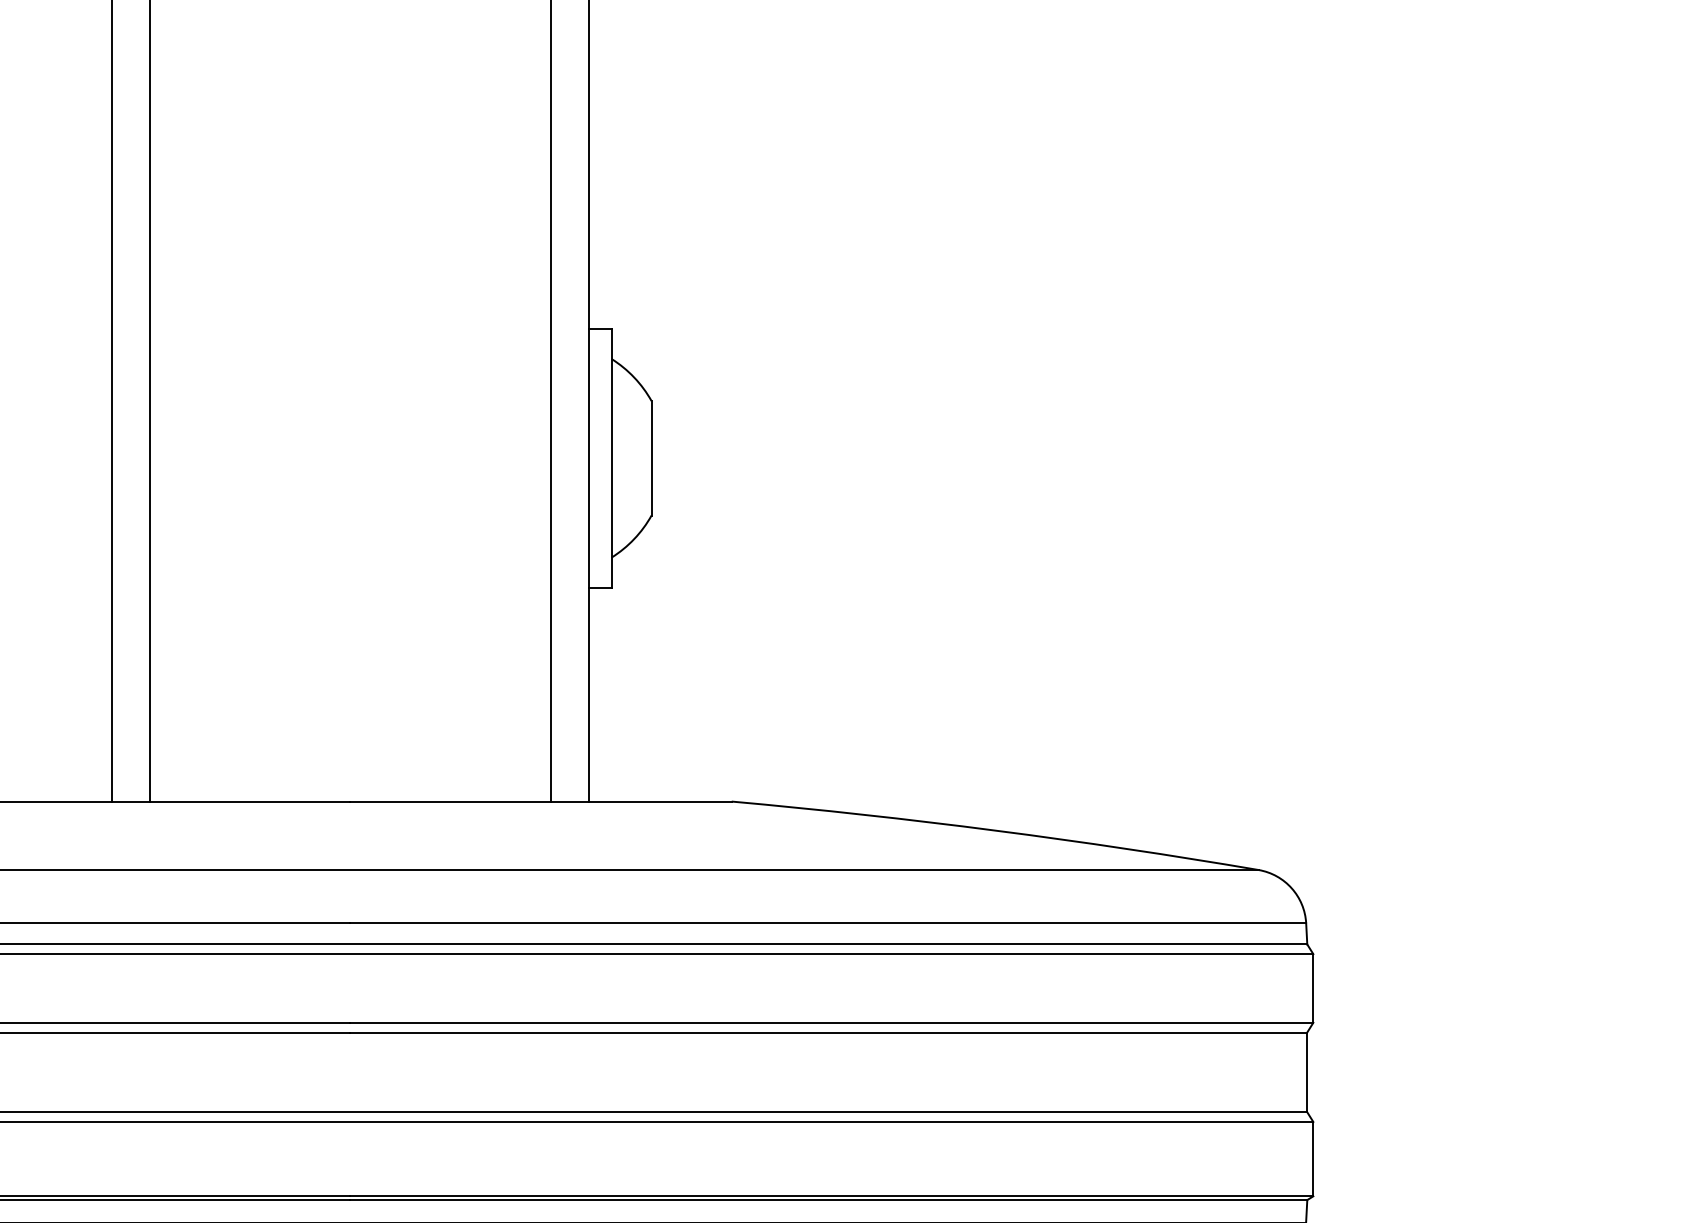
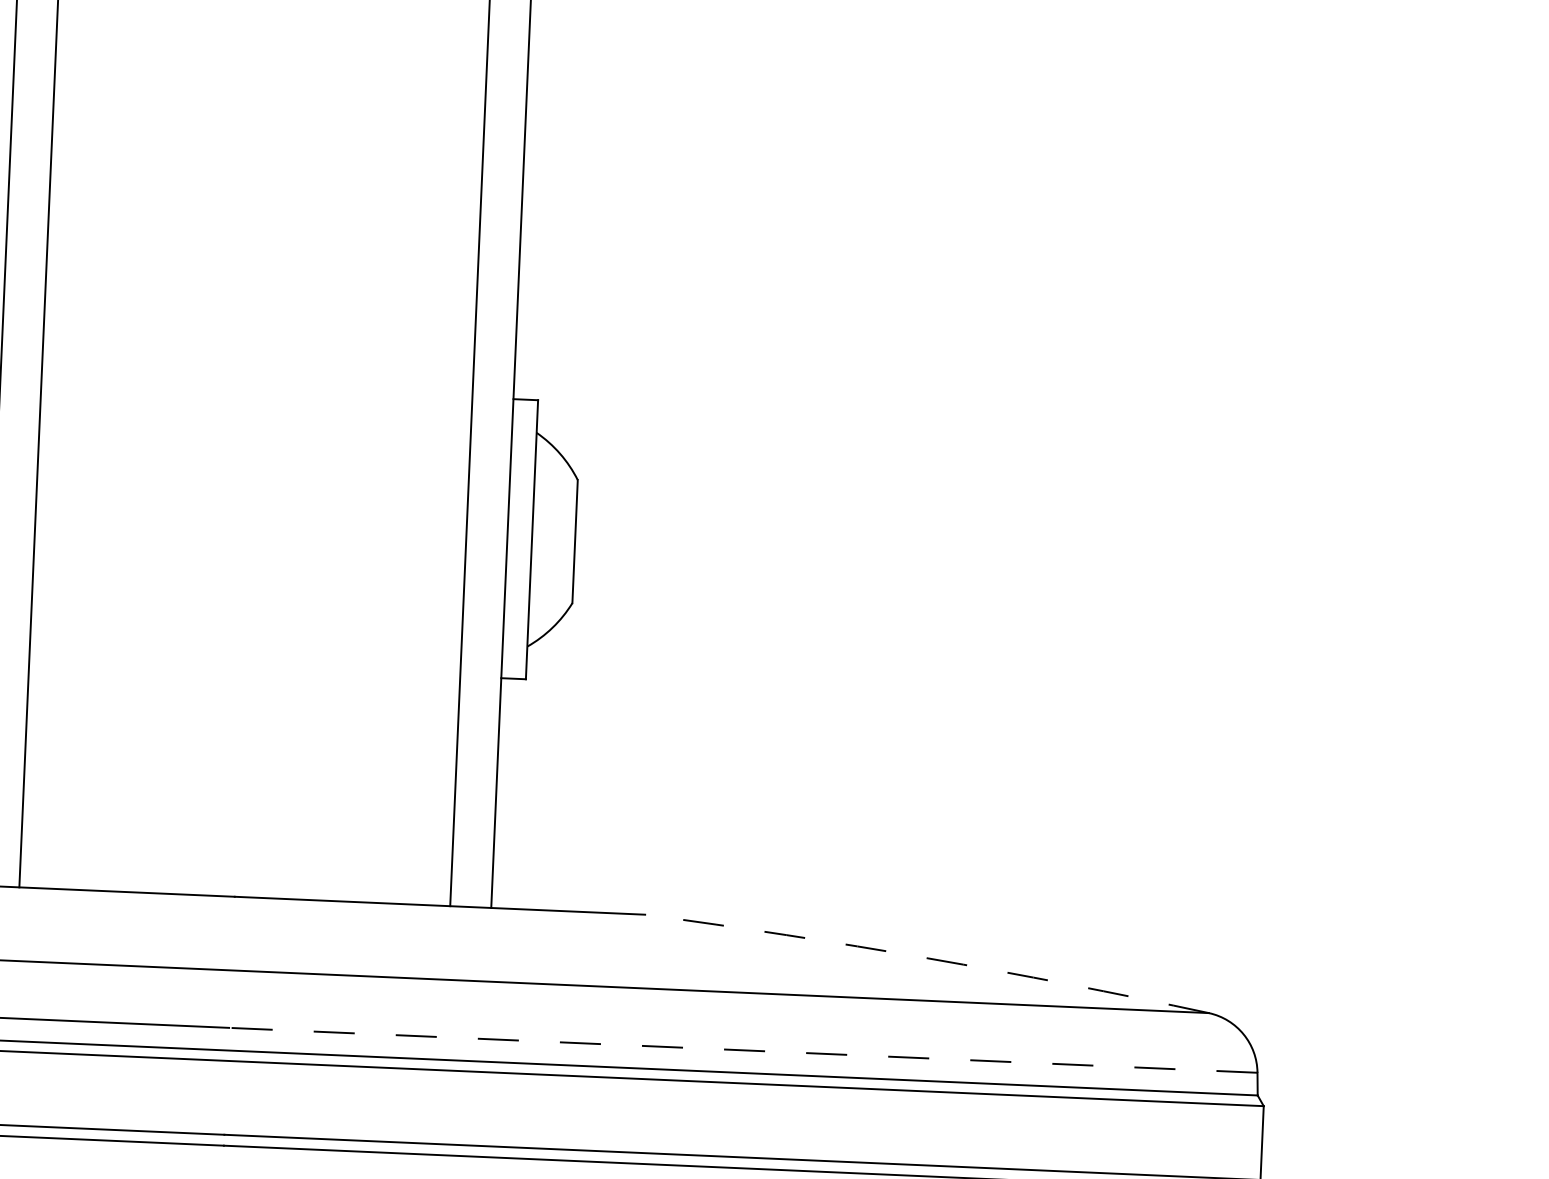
arc: (995, 830) -> (927, 958), solid -> dashed
line: (828, 923) -> (743, 1050), solid -> dashed

